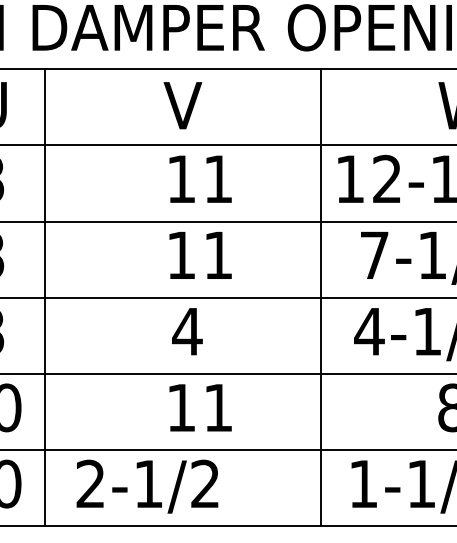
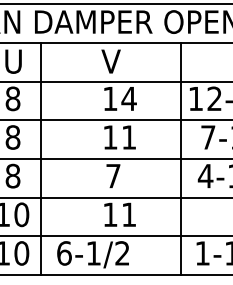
text: (217, 178) -> (128, 98), 11 -> 14
text: (187, 332) -> (113, 176), 4 -> 7
text: (90, 484) -> (64, 253), 2-1/2 -> 6-1/2

